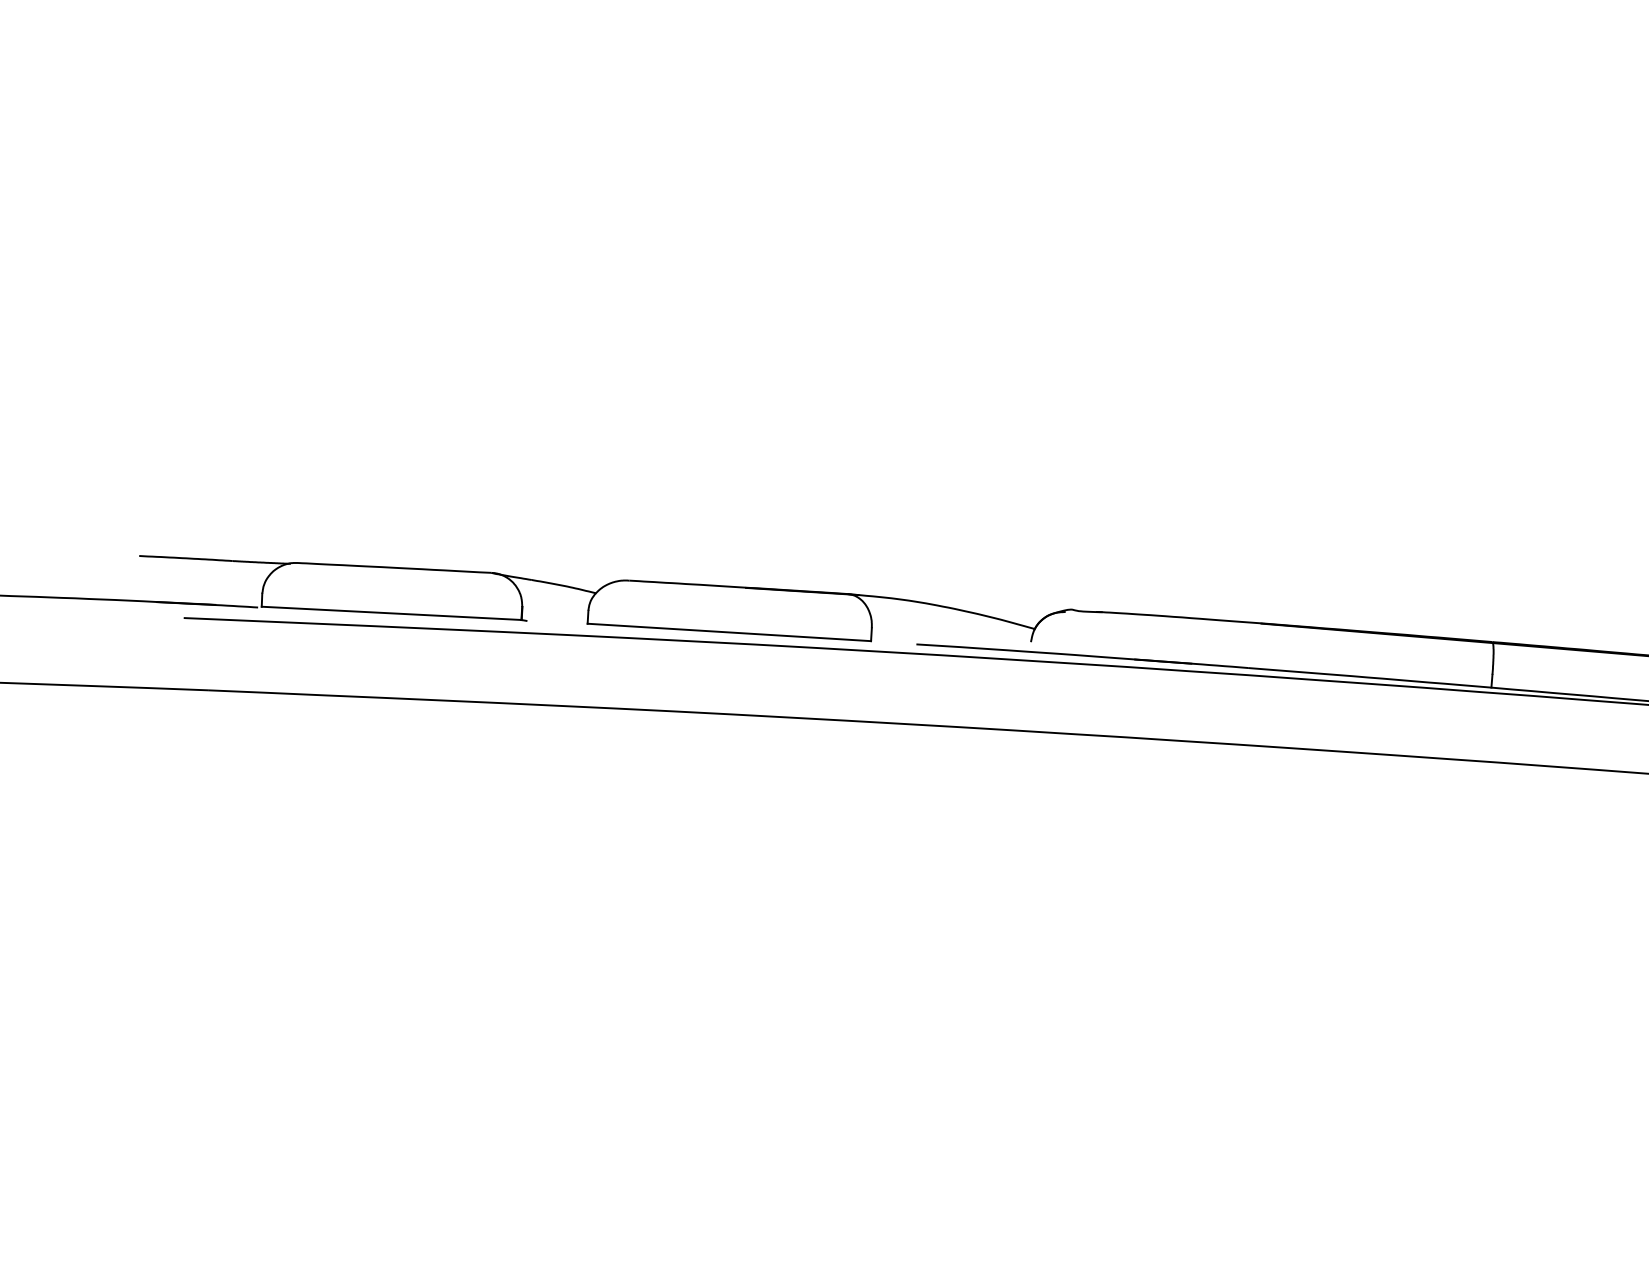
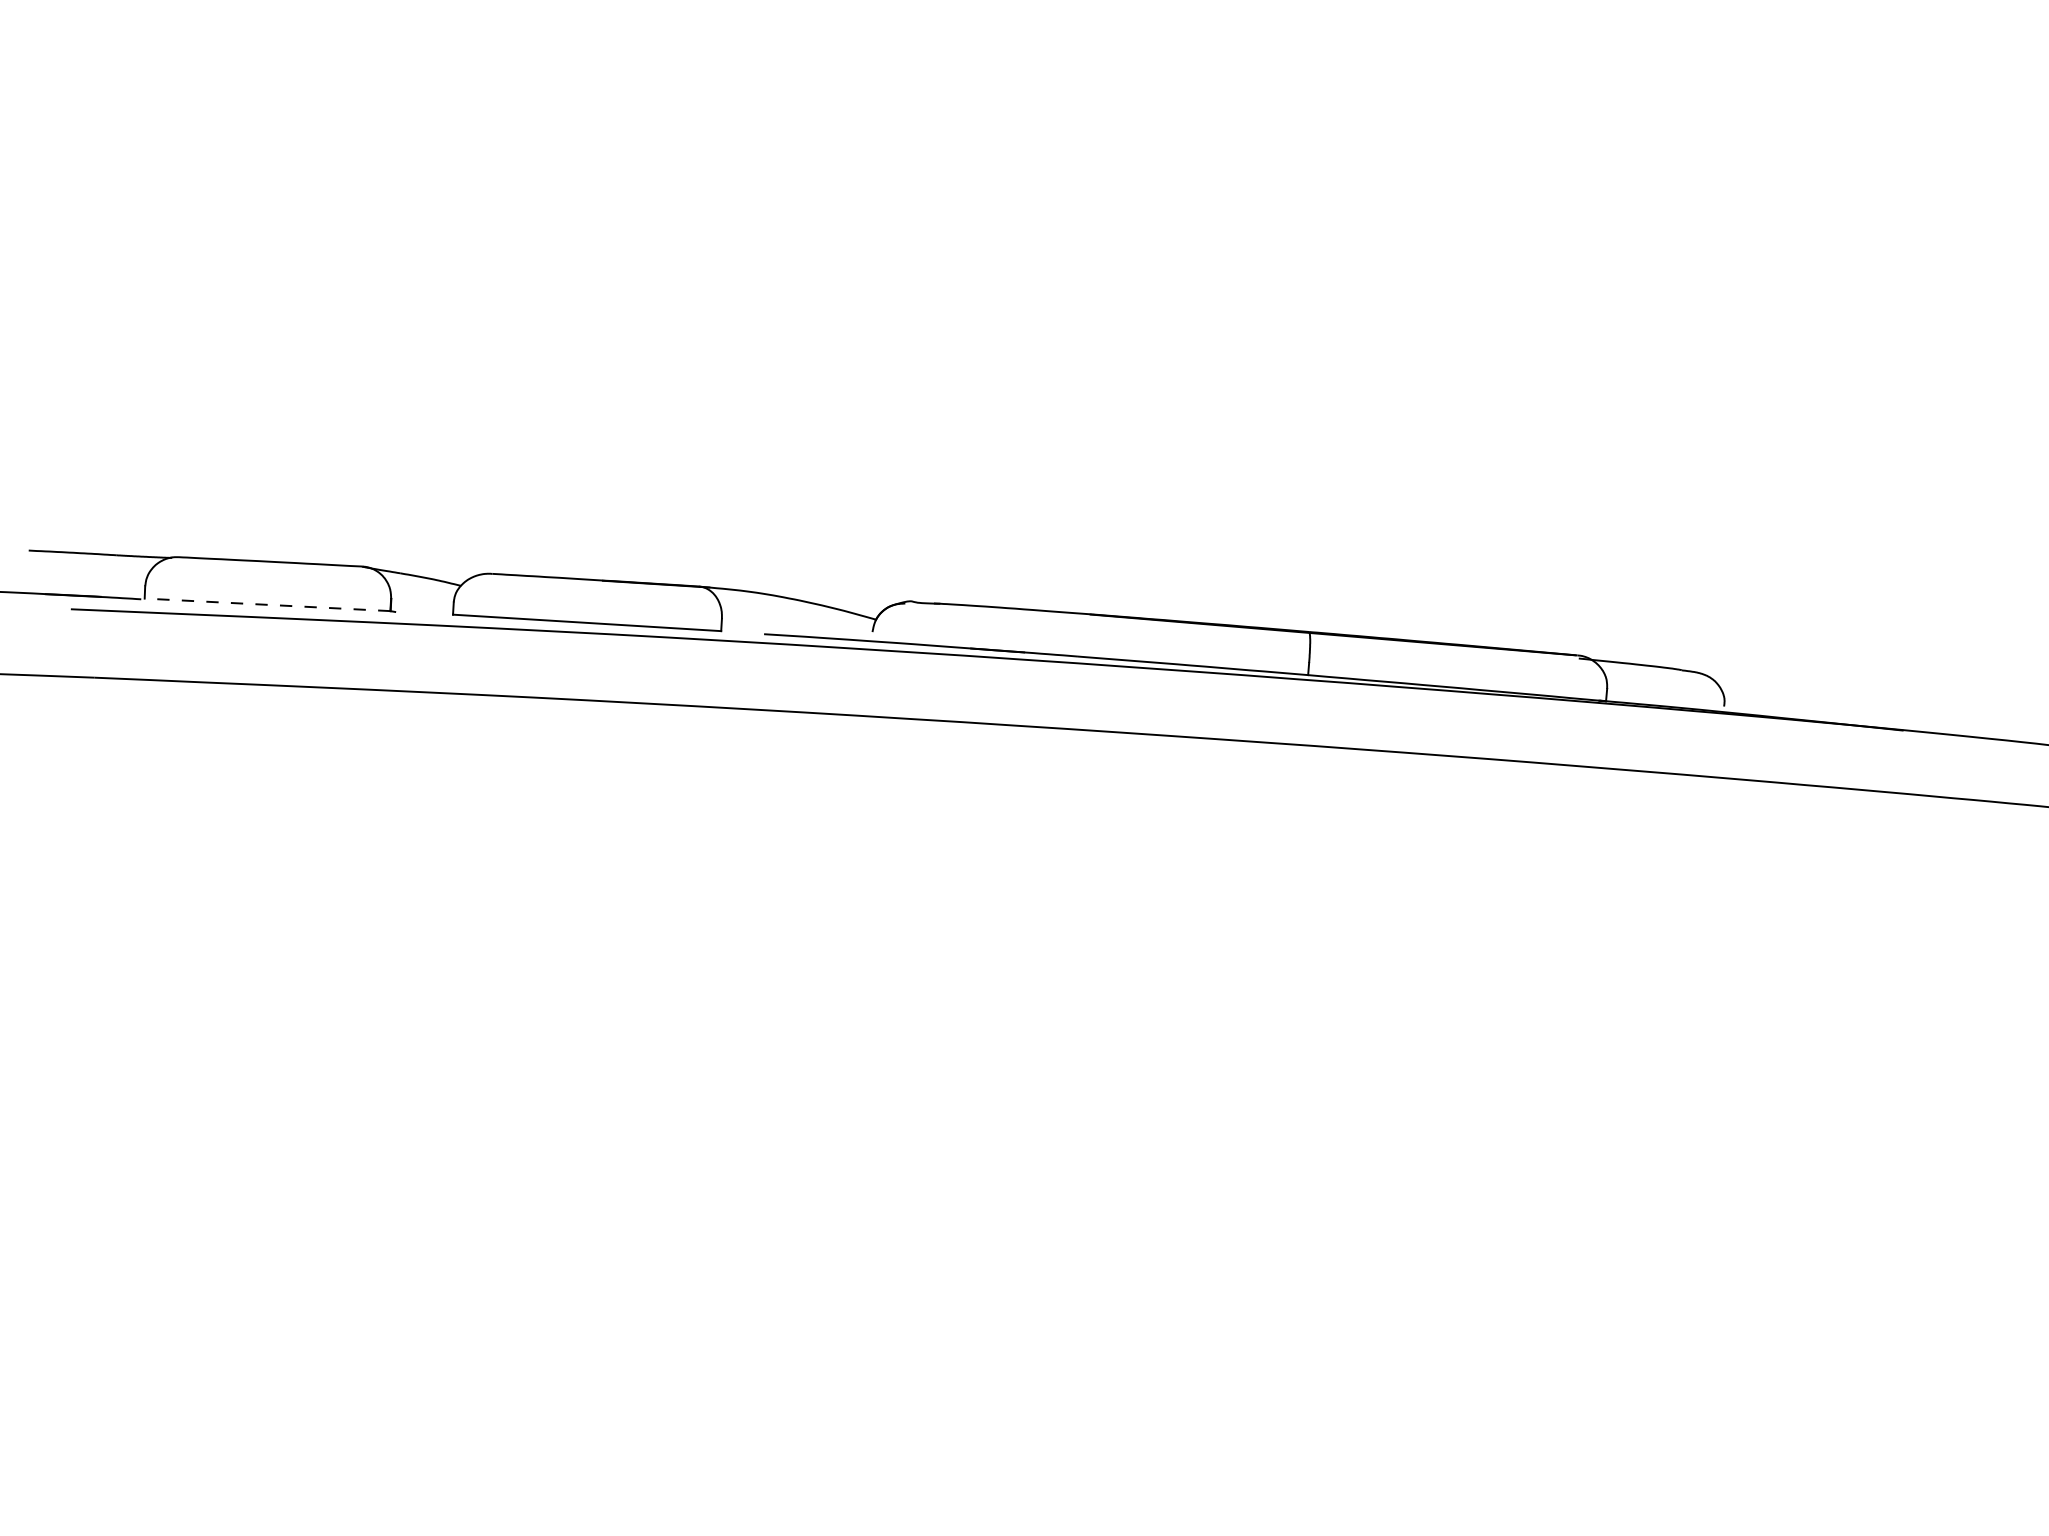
line: (391, 612) -> (267, 604), solid -> dashed

